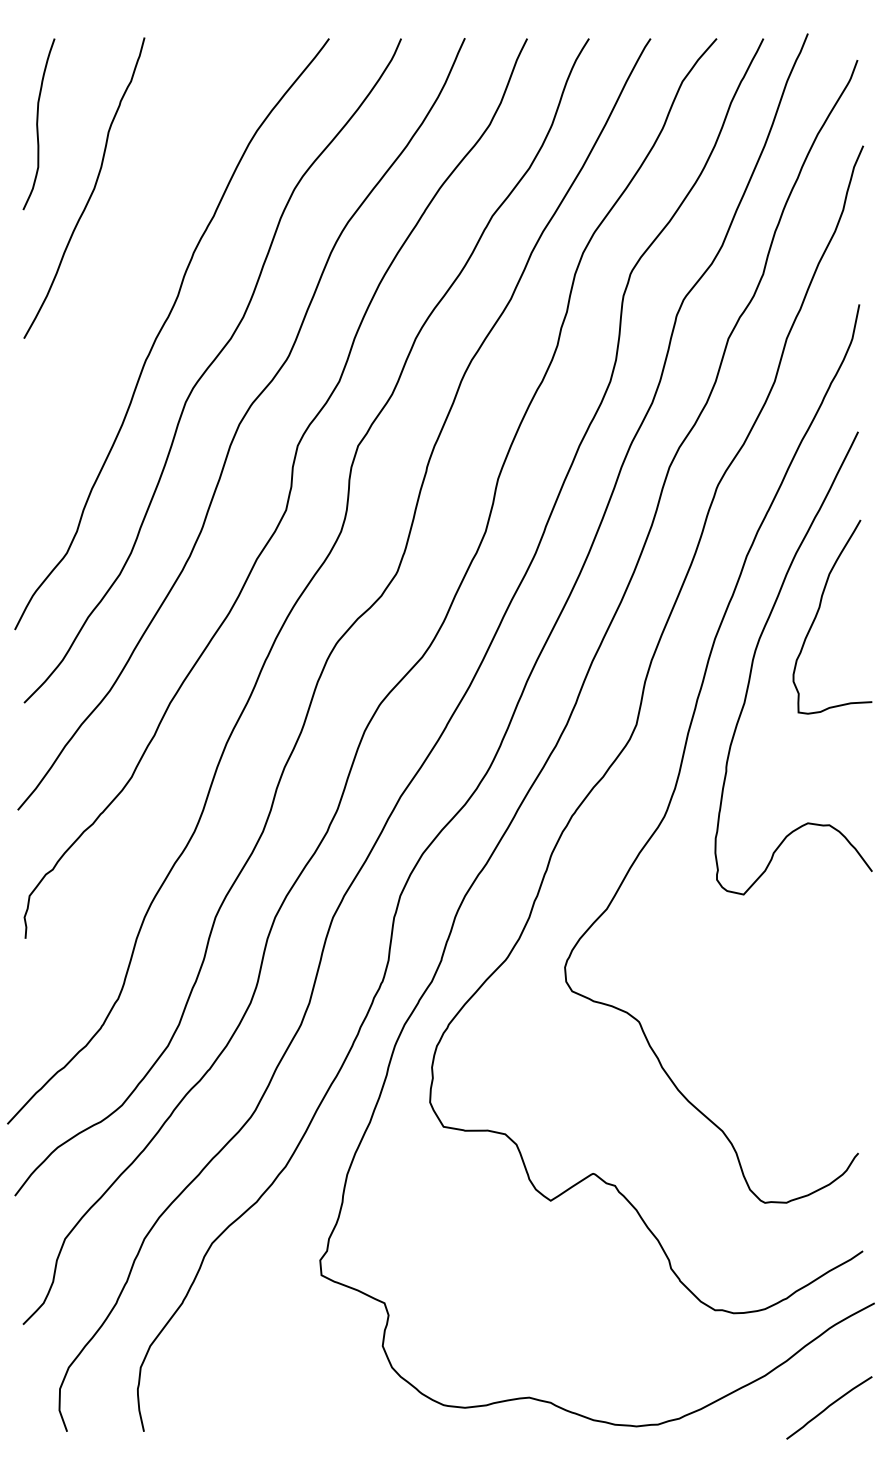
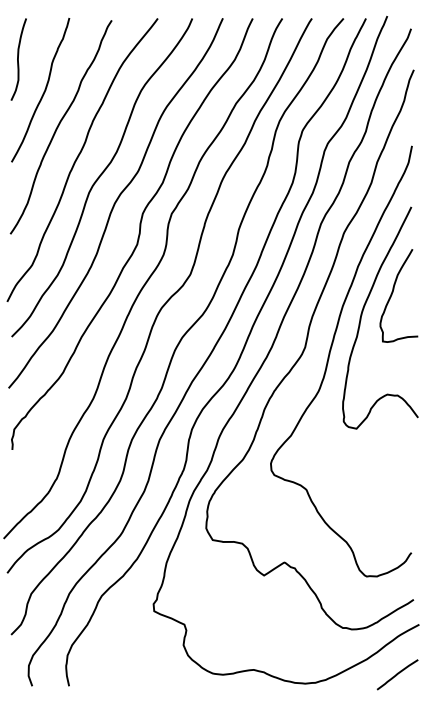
curve: (121, 266) -> (58, 127), added

